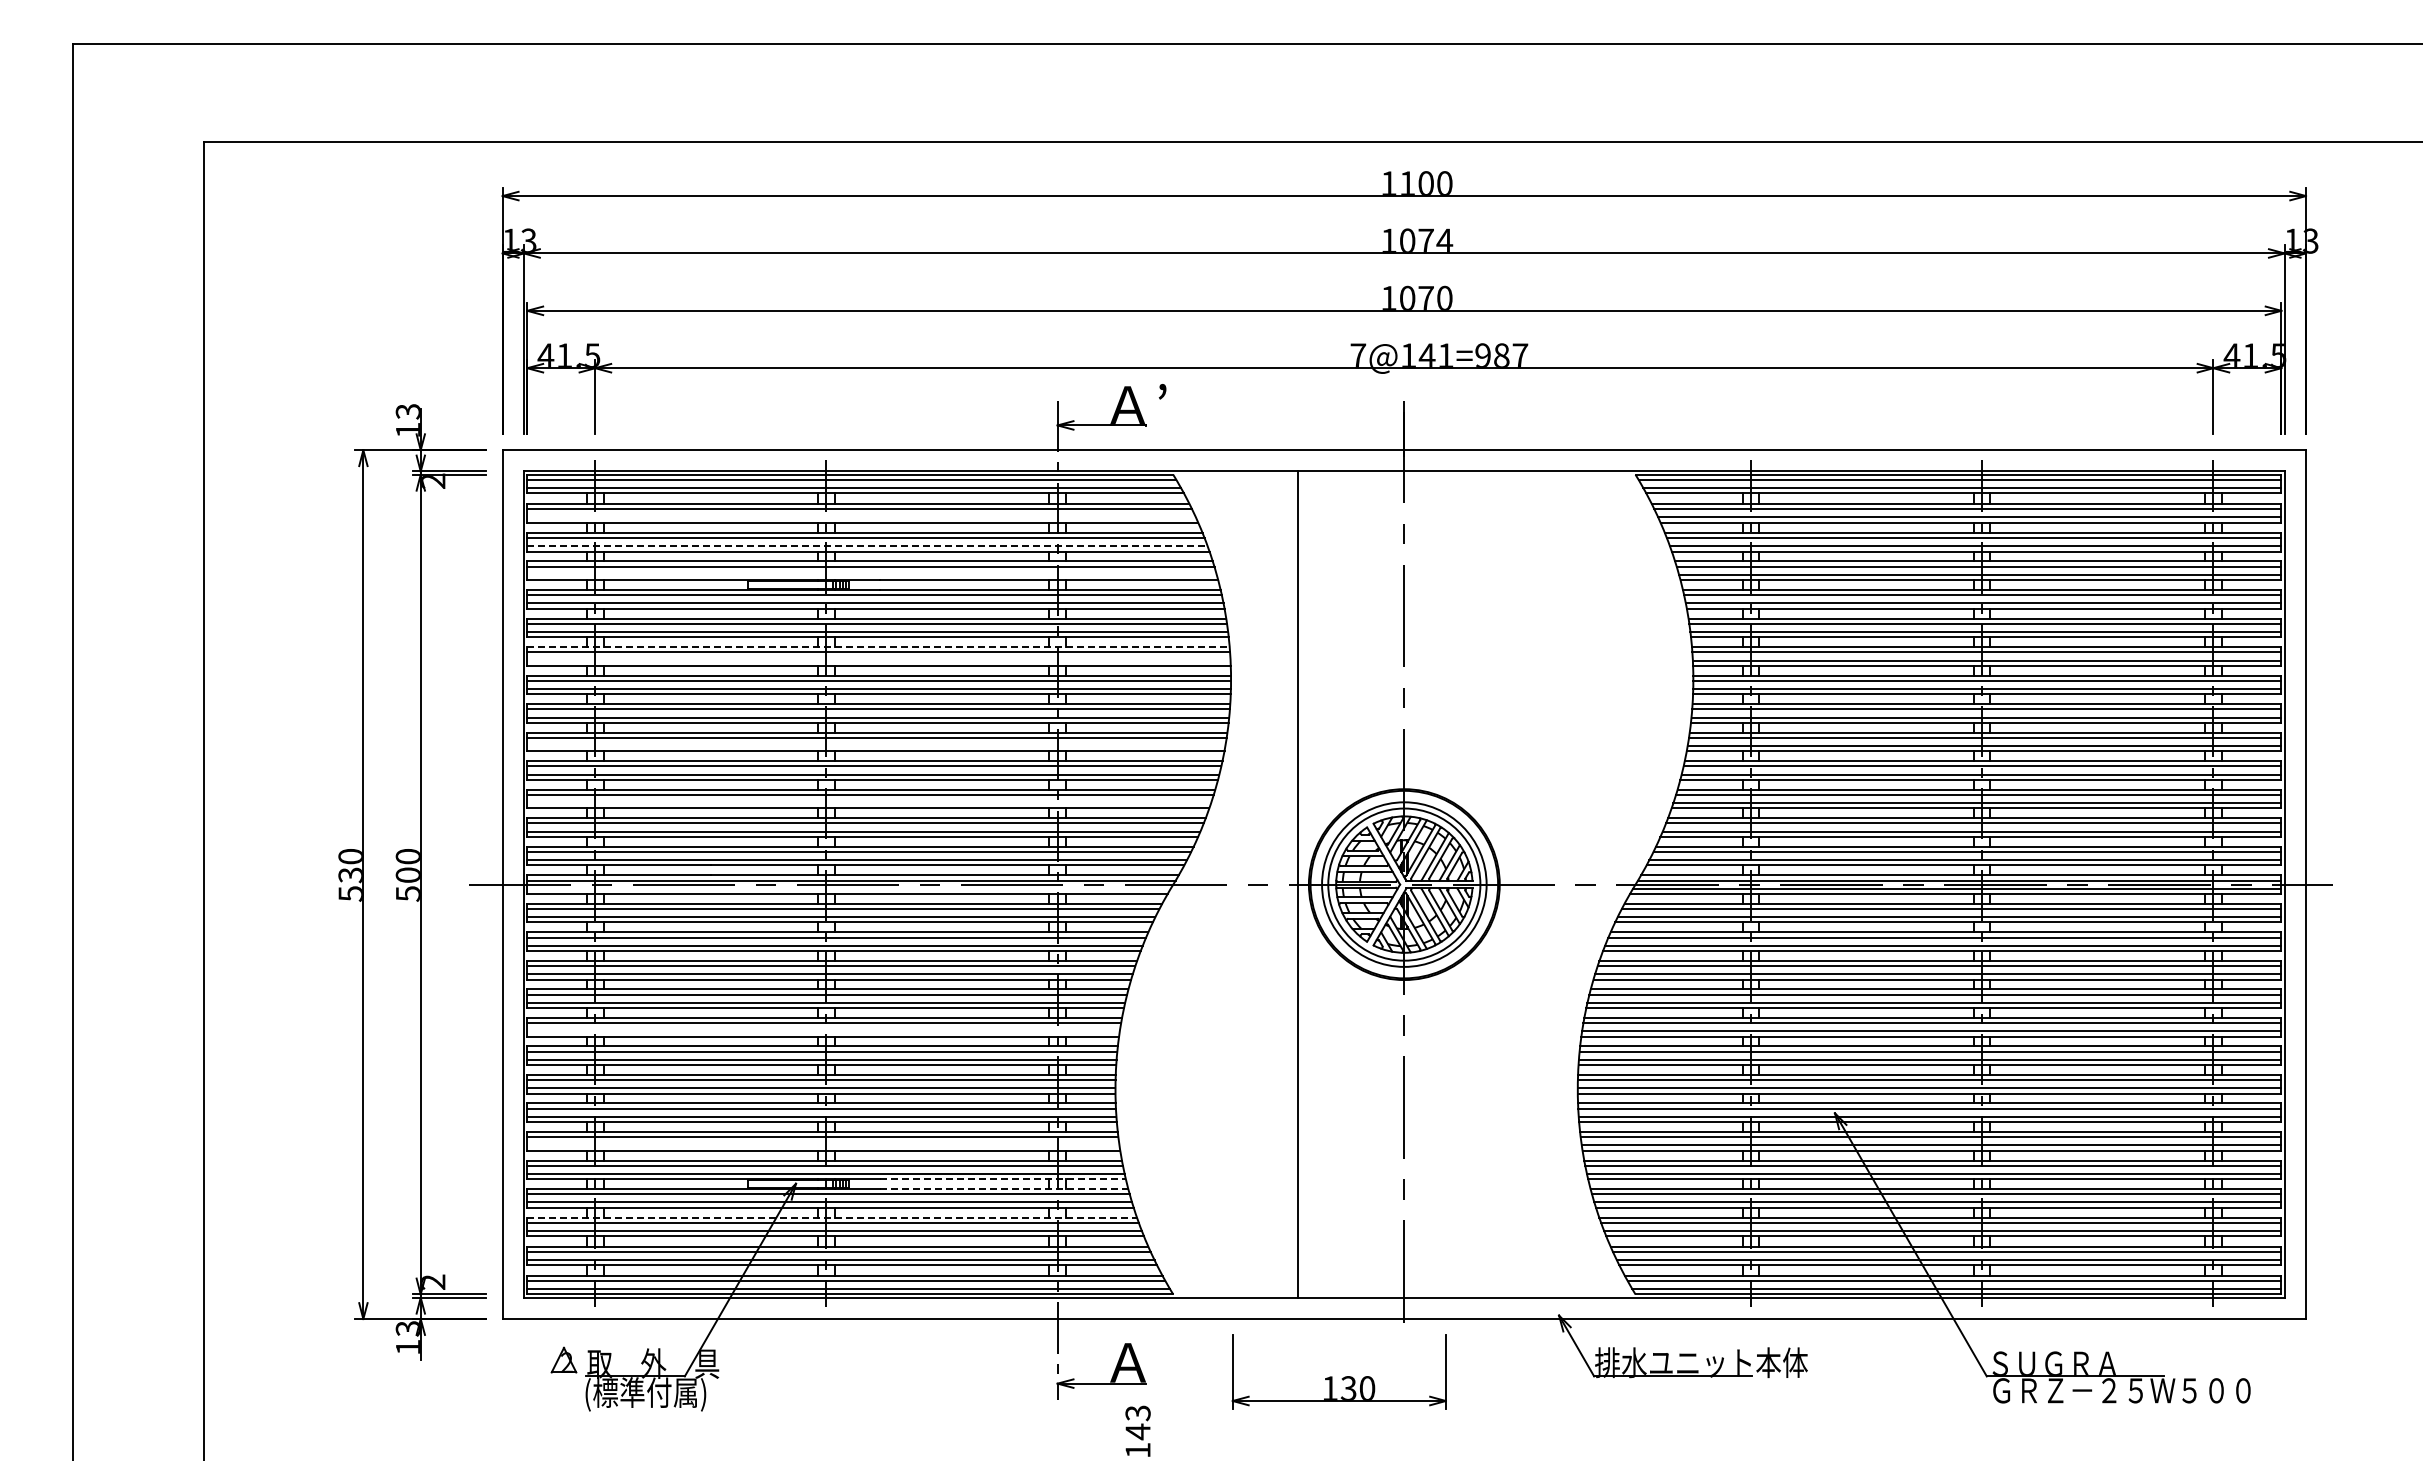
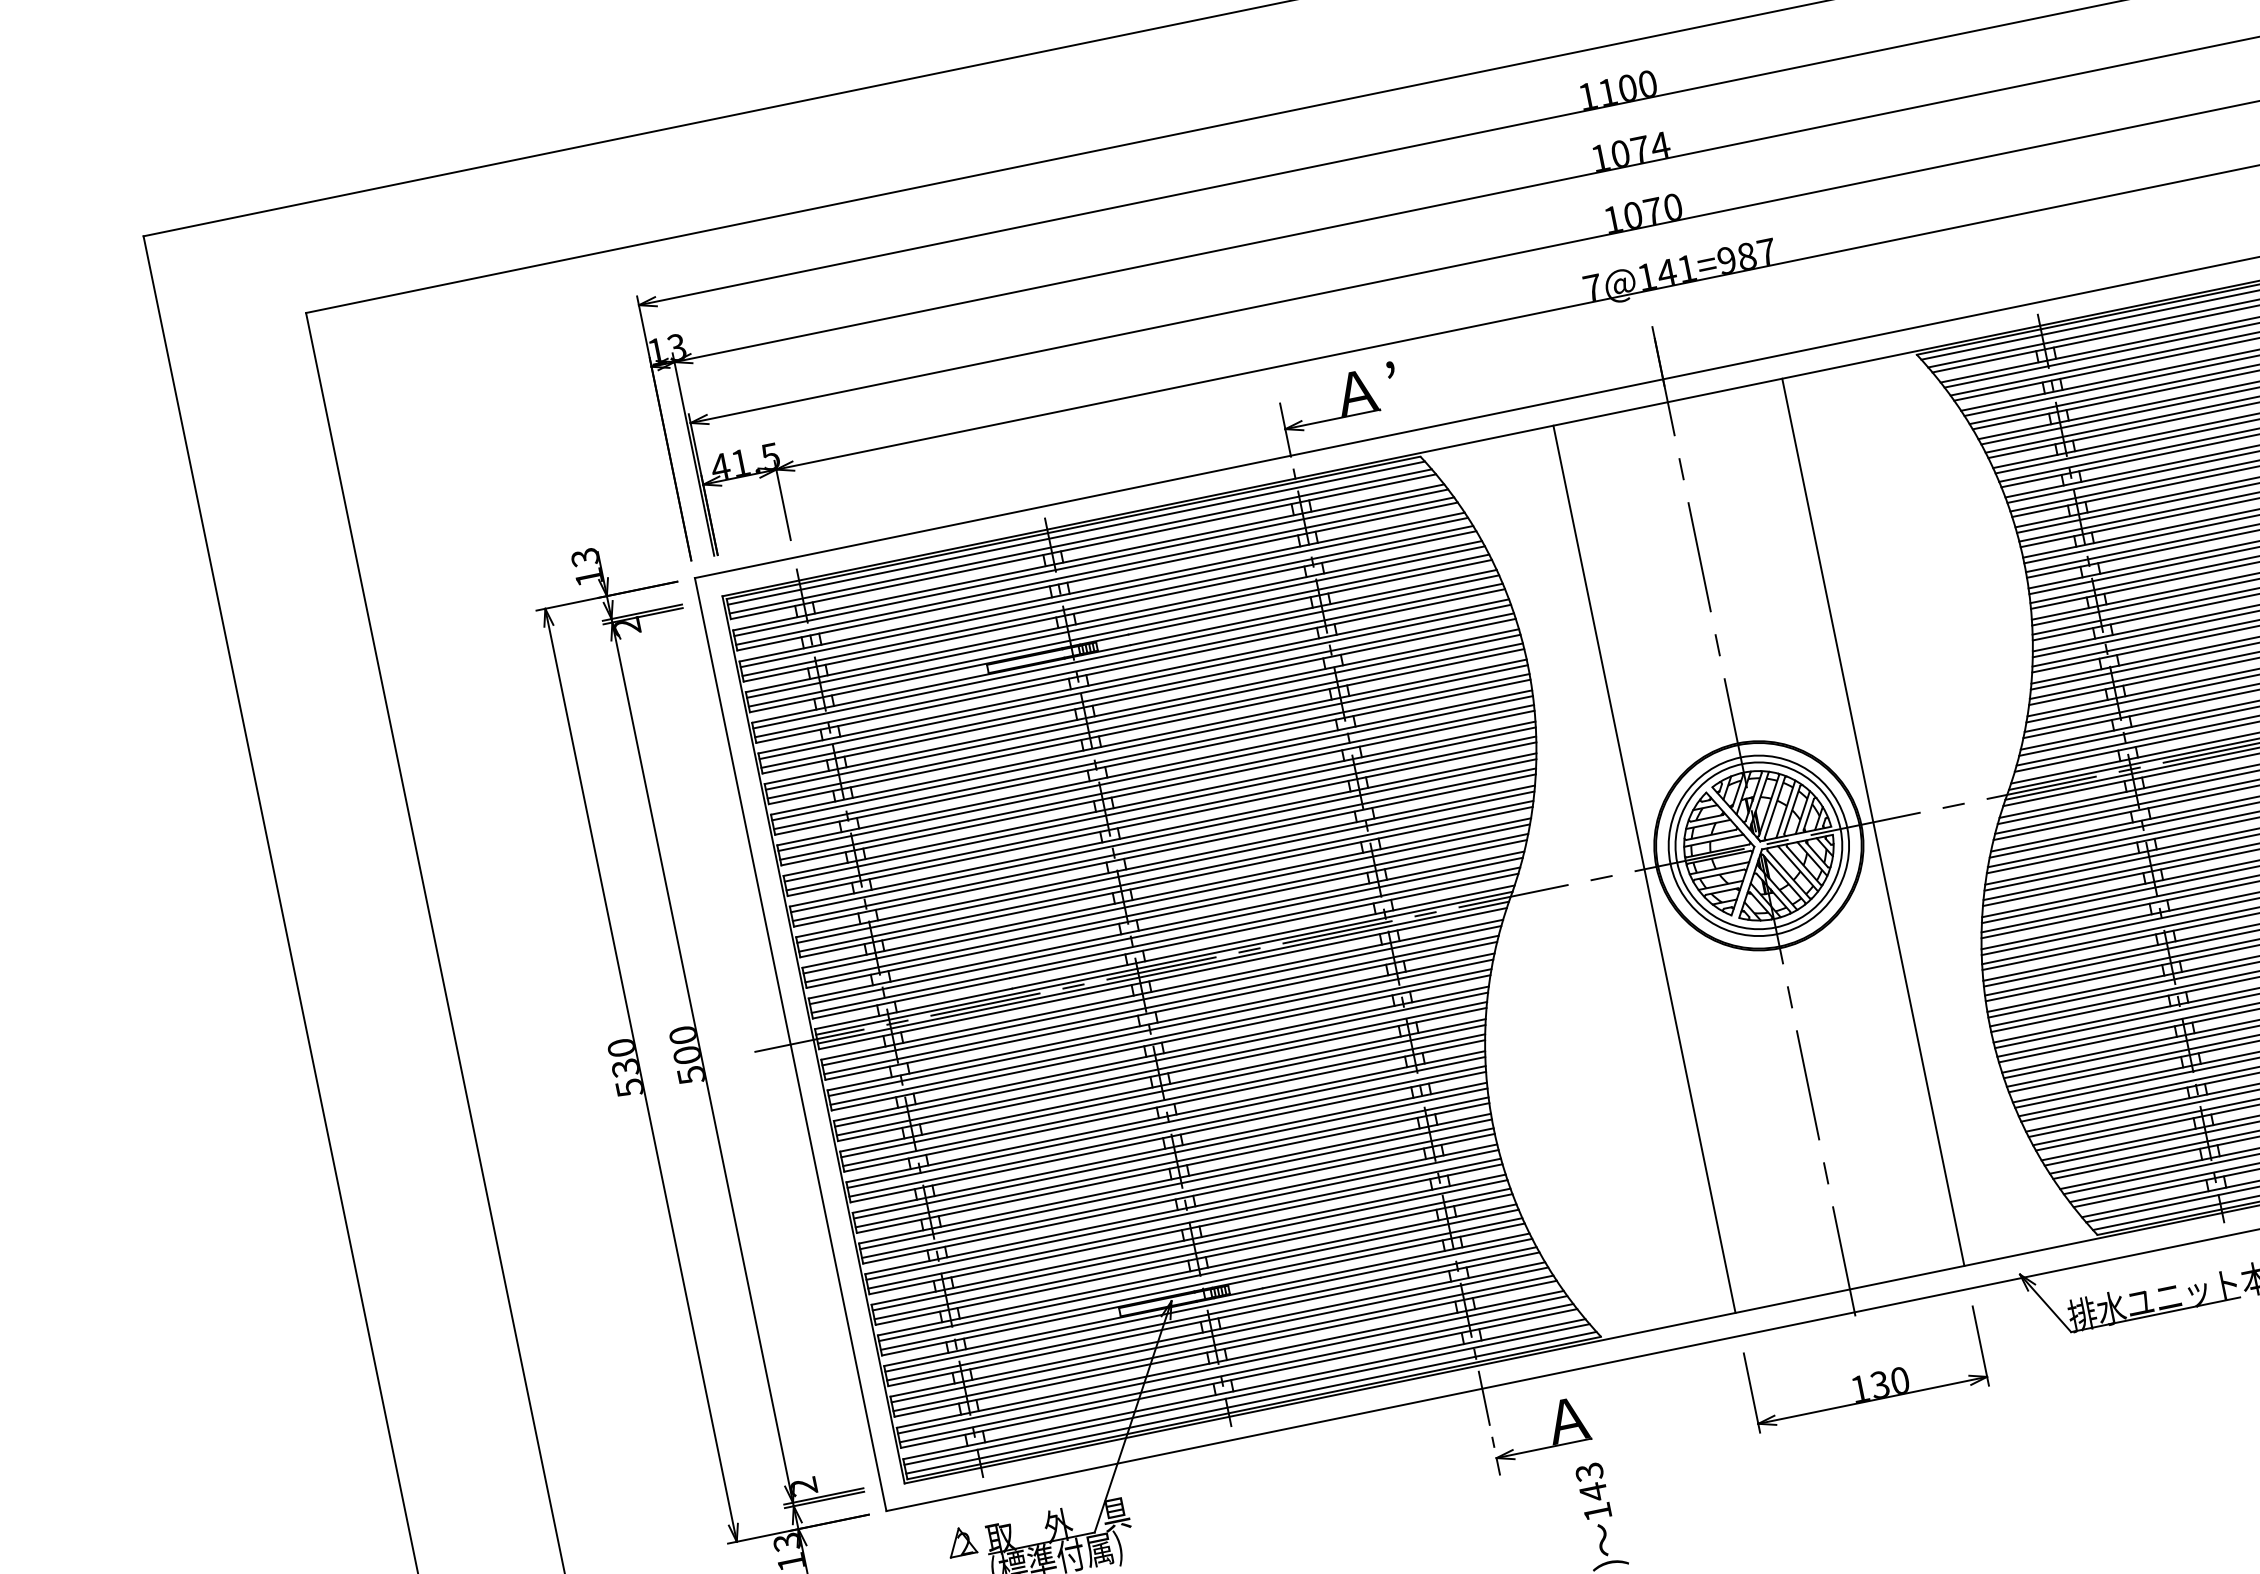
line: (861, 517) -> (1095, 571), added
line: (868, 546) -> (1108, 600), dashed -> solid
line: (871, 574) -> (1118, 630), added
line: (879, 647) -> (1143, 706), dashed -> solid
line: (878, 660) -> (1144, 721), added
line: (876, 746) -> (1161, 813), added
line: (869, 803) -> (1166, 876), added
line: (1510, 884) -> (1872, 822), added
line: (848, 888) -> (1162, 972), added
line: (823, 1031) -> (1167, 1131), added
line: (823, 1145) -> (1192, 1254), added
line: (1003, 1179) -> (1393, 1250), dashed -> solid
line: (1004, 1189) -> (1396, 1261), dashed -> solid
line: (832, 1217) -> (1218, 1329), dashed -> solid
part: (1341, 1378) -> (1870, 1375), moved

